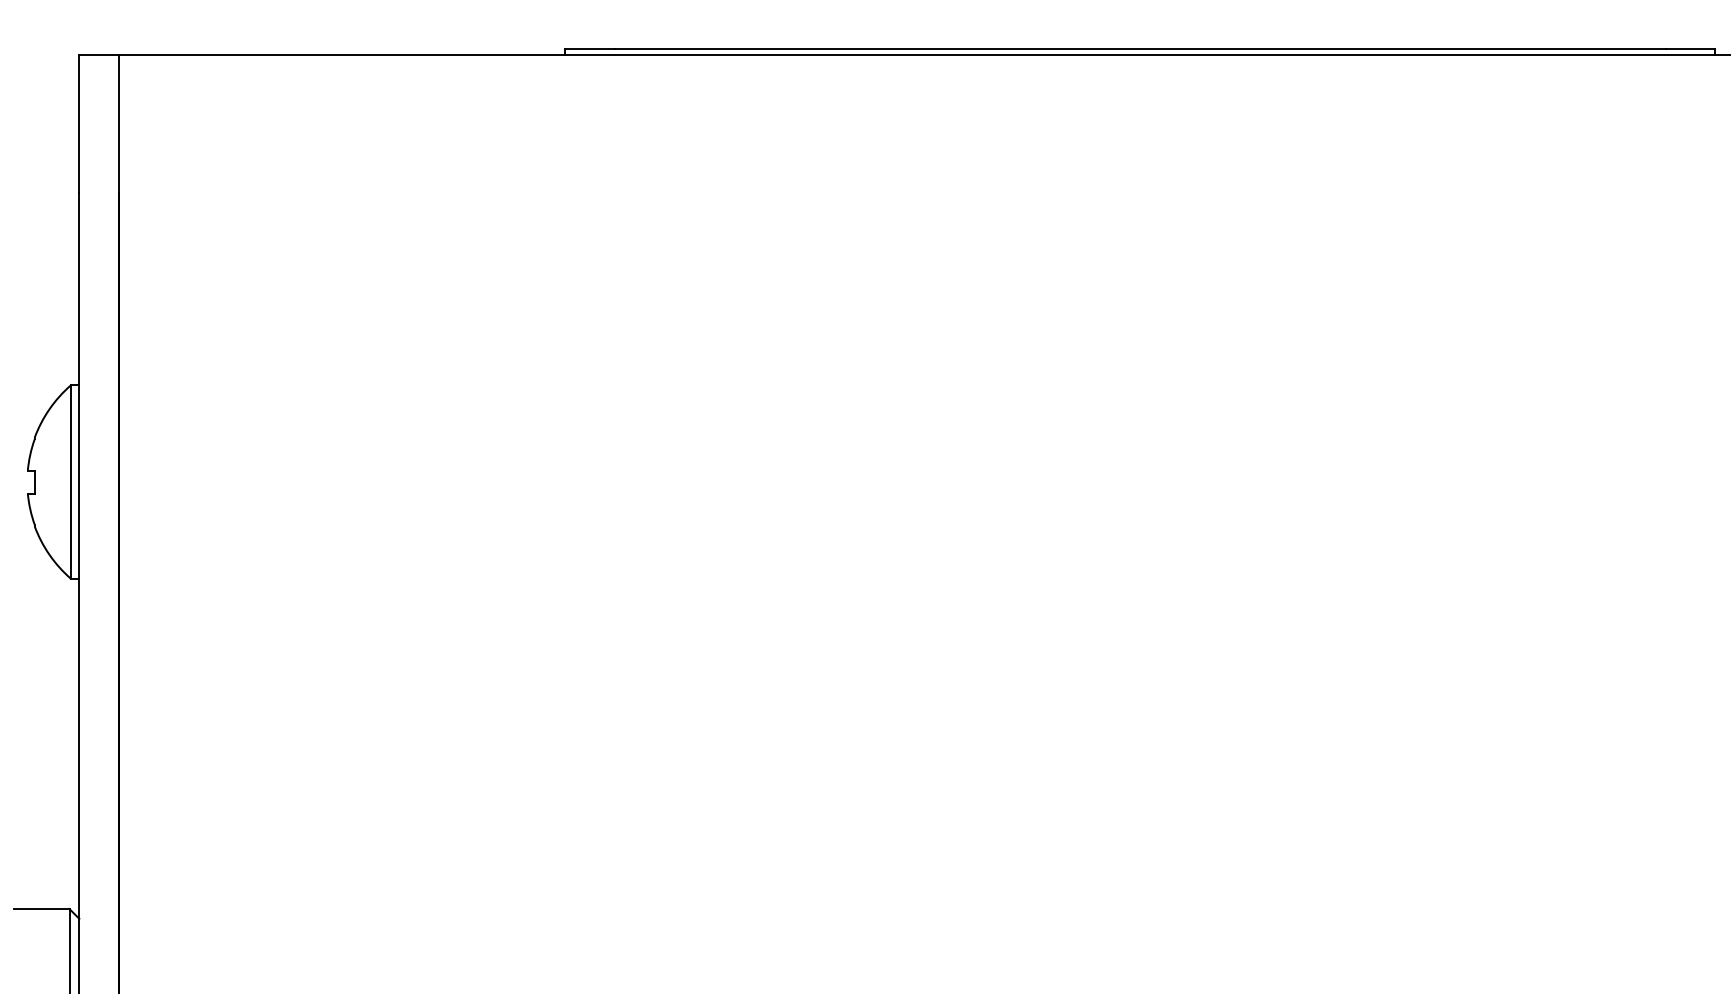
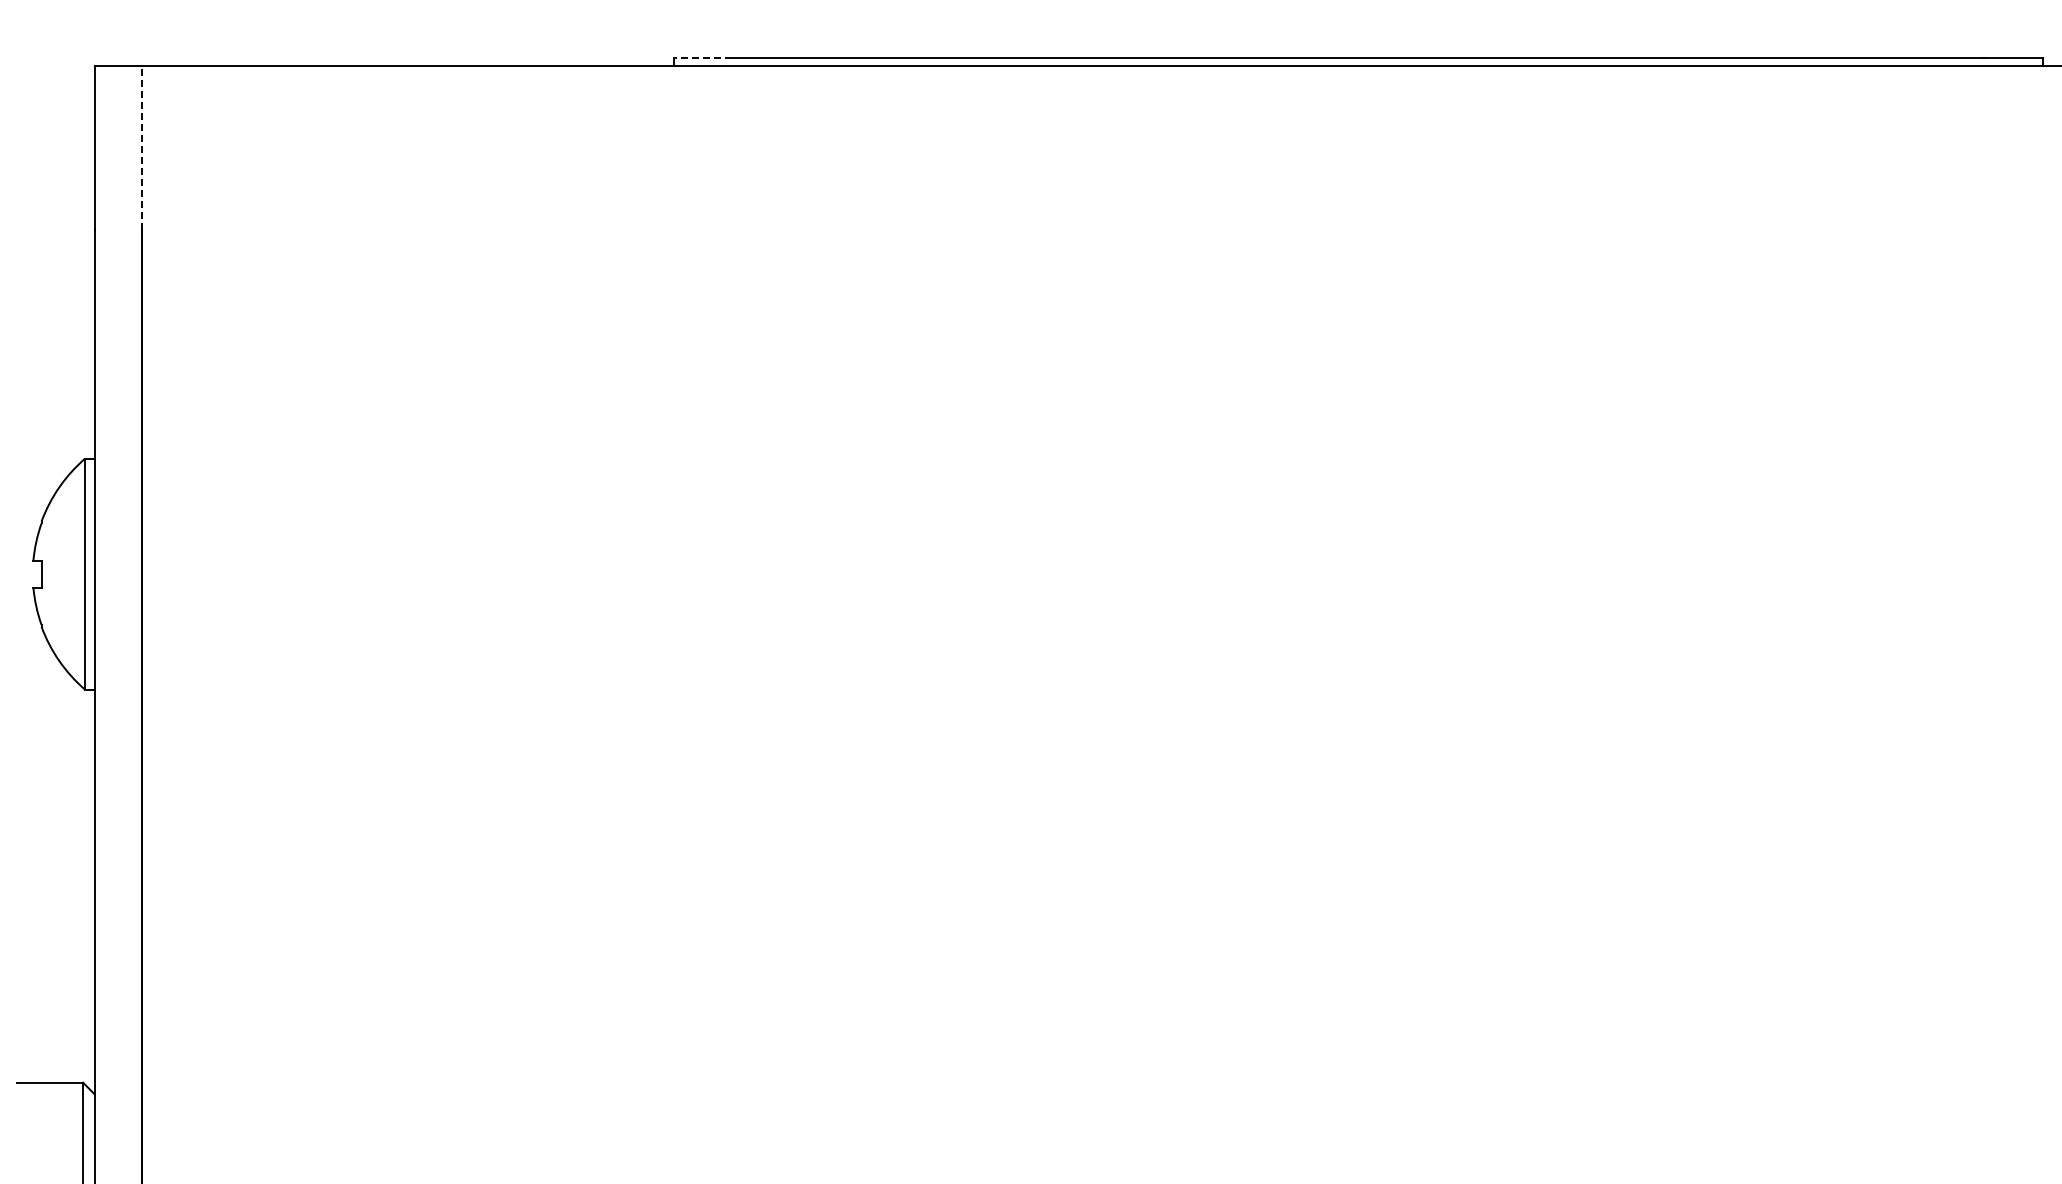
line: (589, 48) -> (702, 57), solid -> dashed
line: (118, 123) -> (141, 147), solid -> dashed

